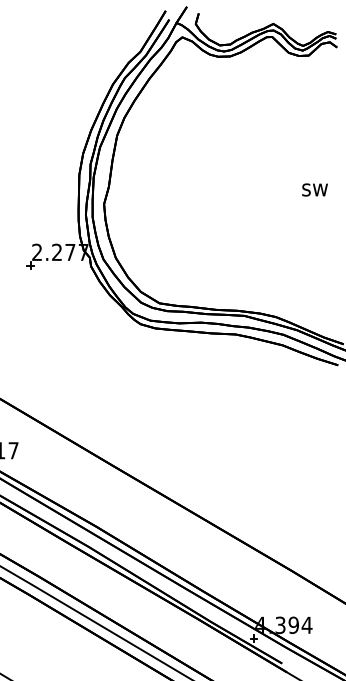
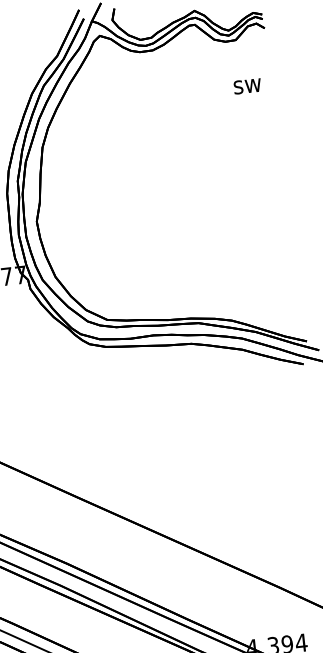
text: (314, 189) -> (246, 85), moved

